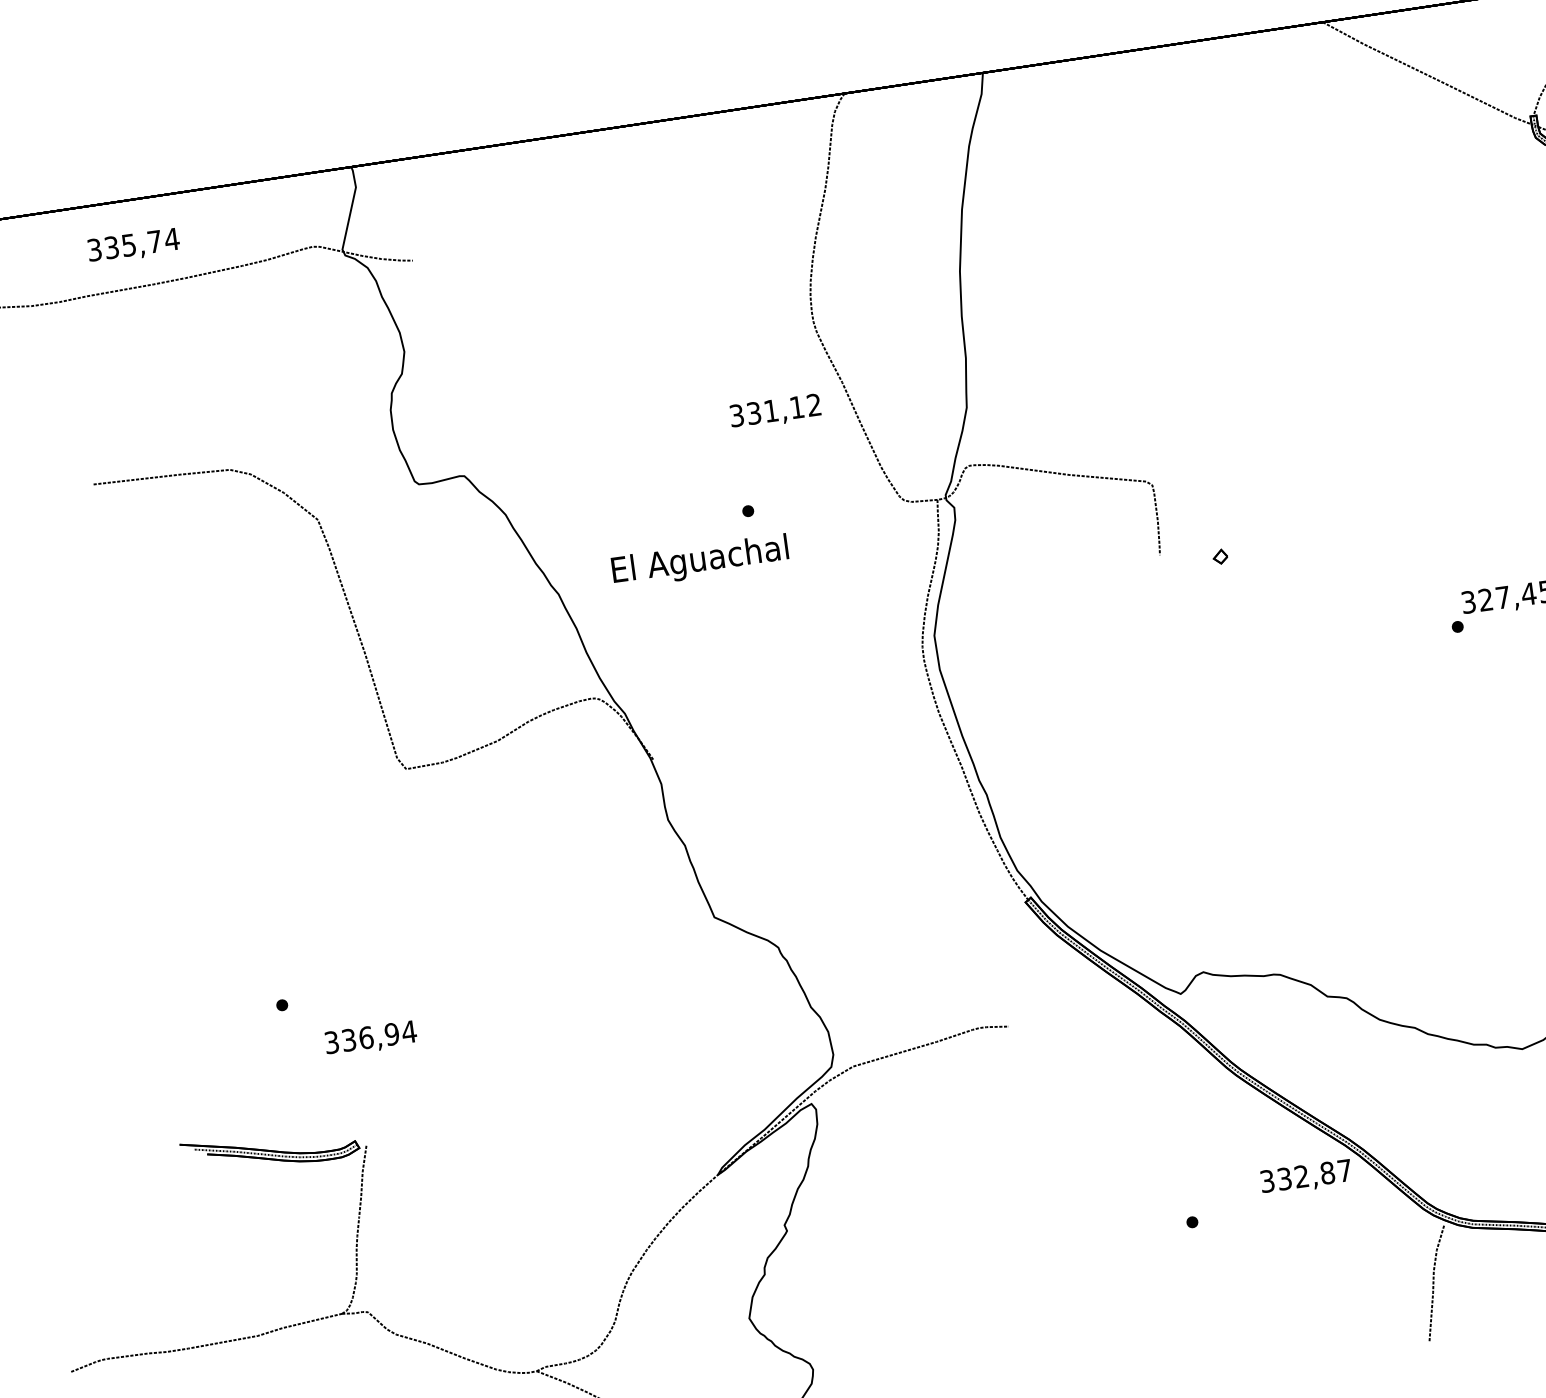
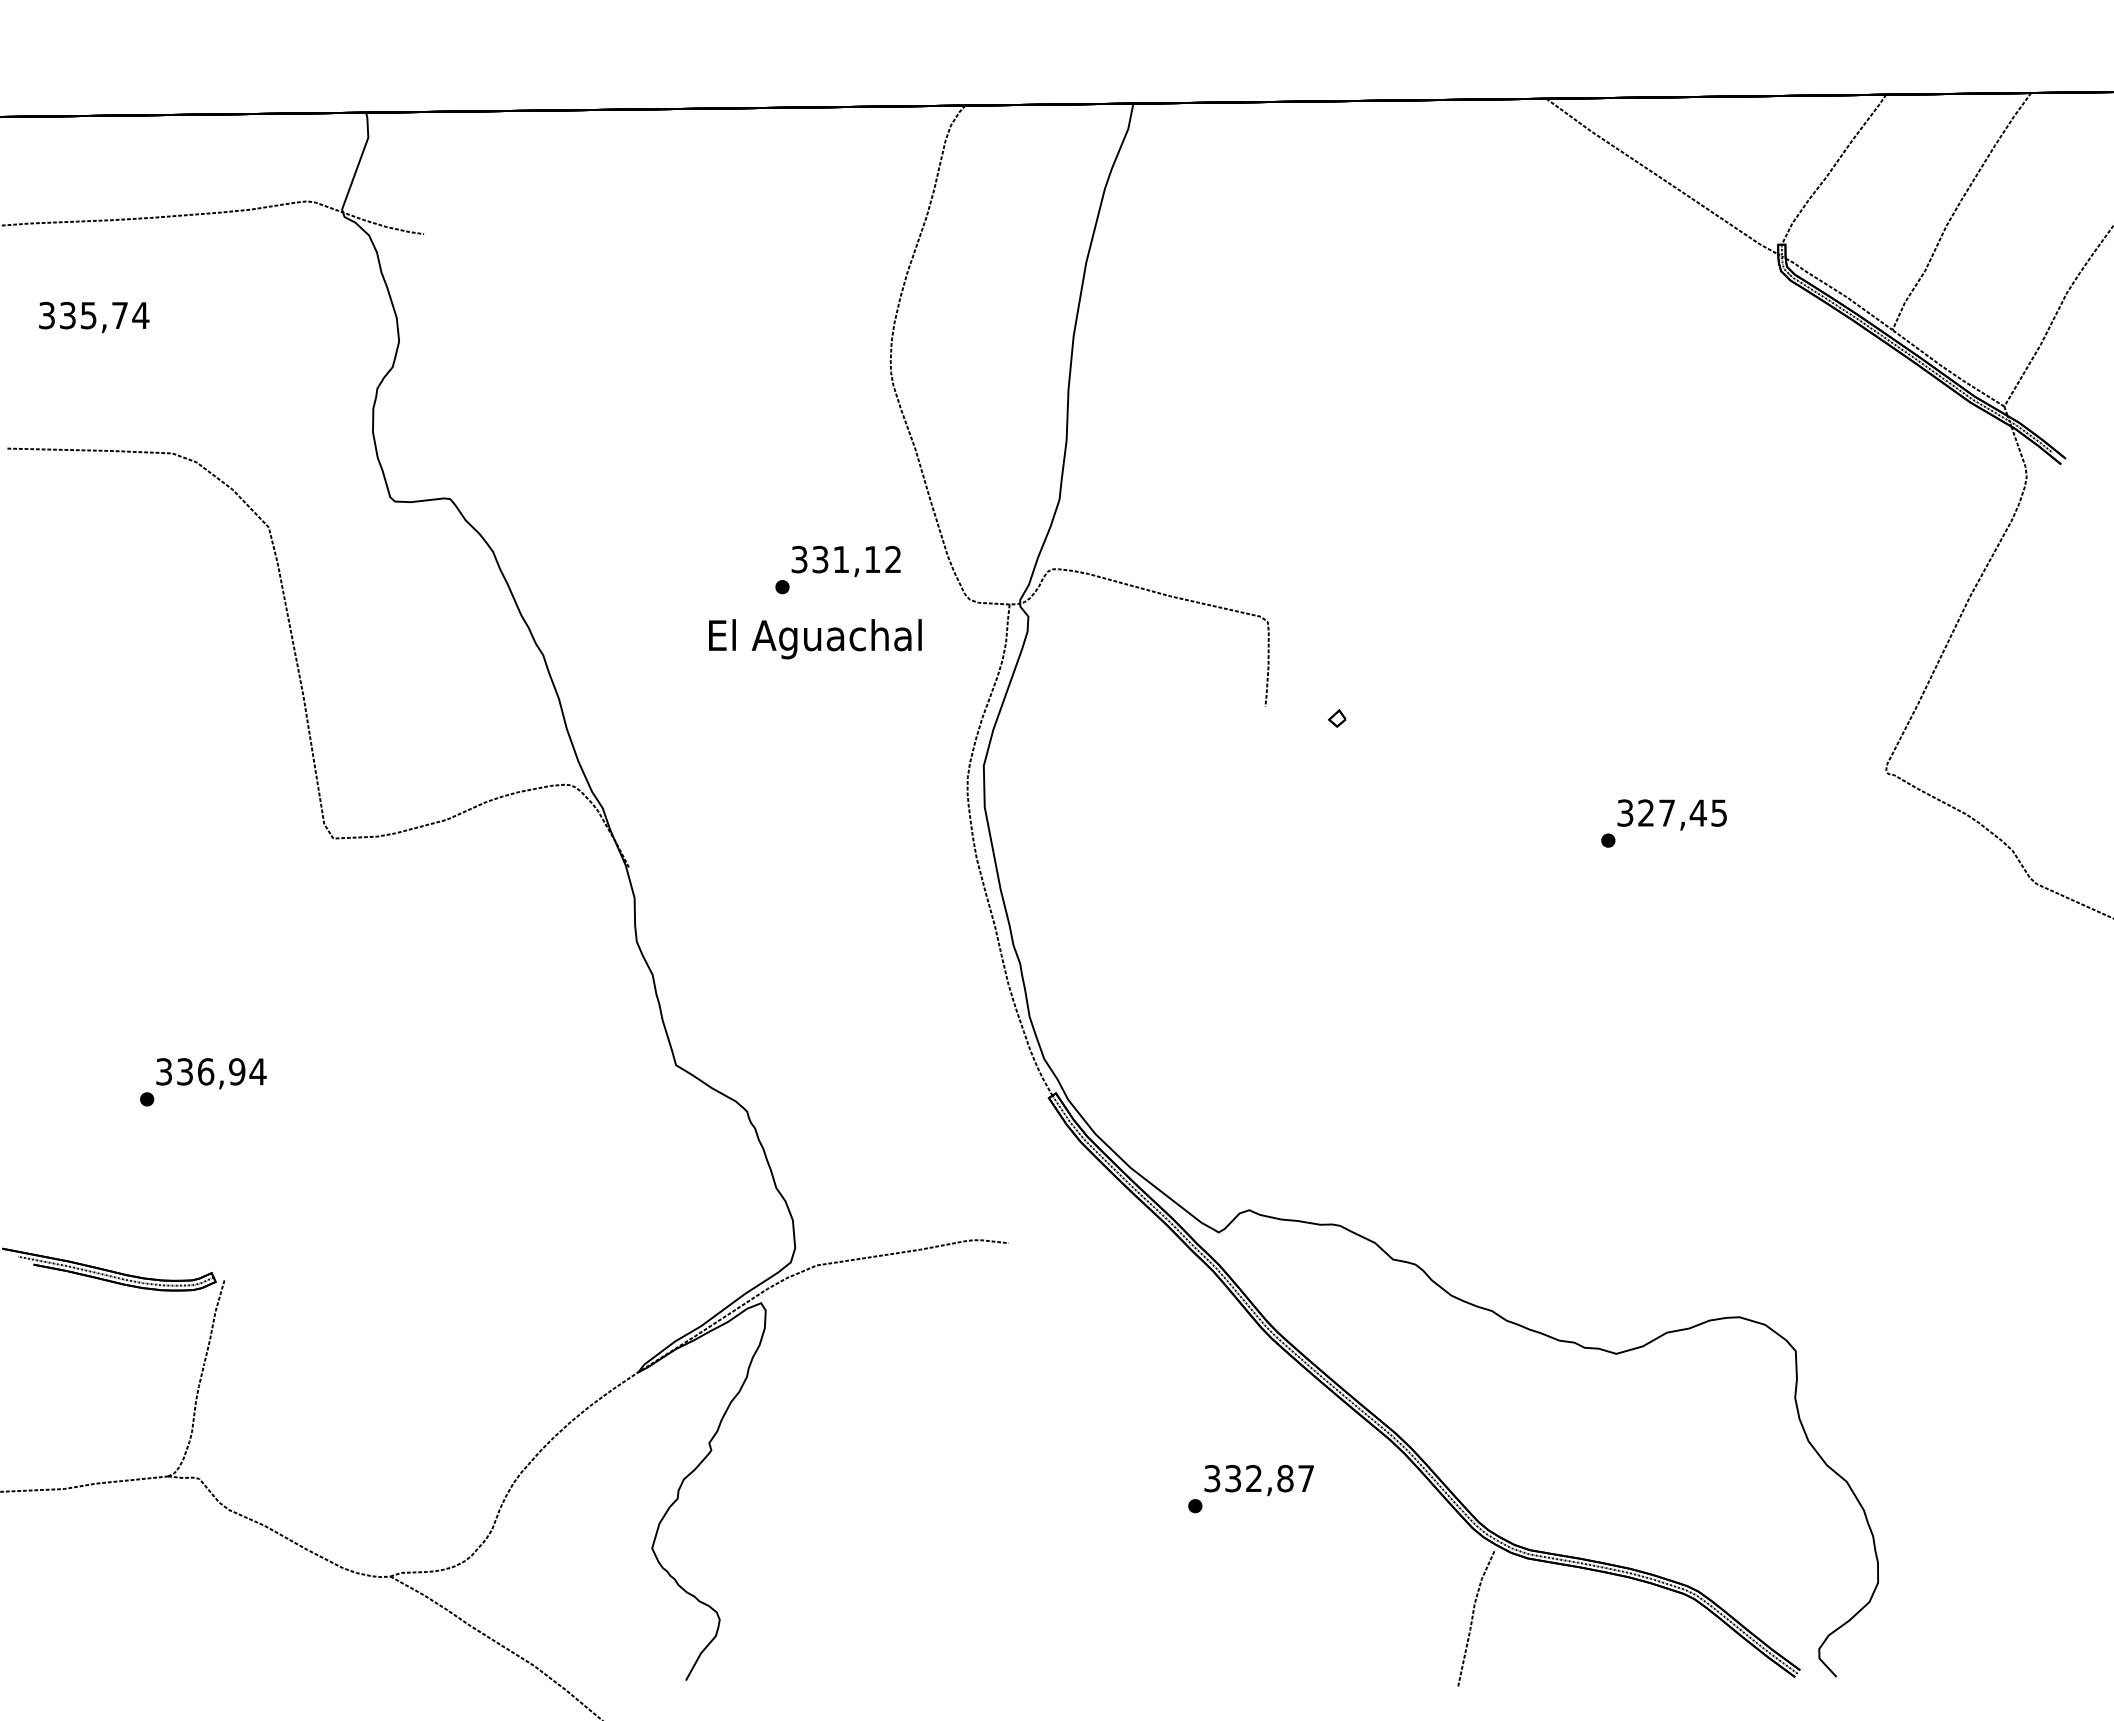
text: (134, 246) -> (94, 317), moved
text: (774, 412) -> (845, 561), moved
text: (700, 561) -> (815, 639), moved
text: (371, 1038) -> (211, 1073), moved
text: (1305, 1177) -> (1258, 1480), moved

